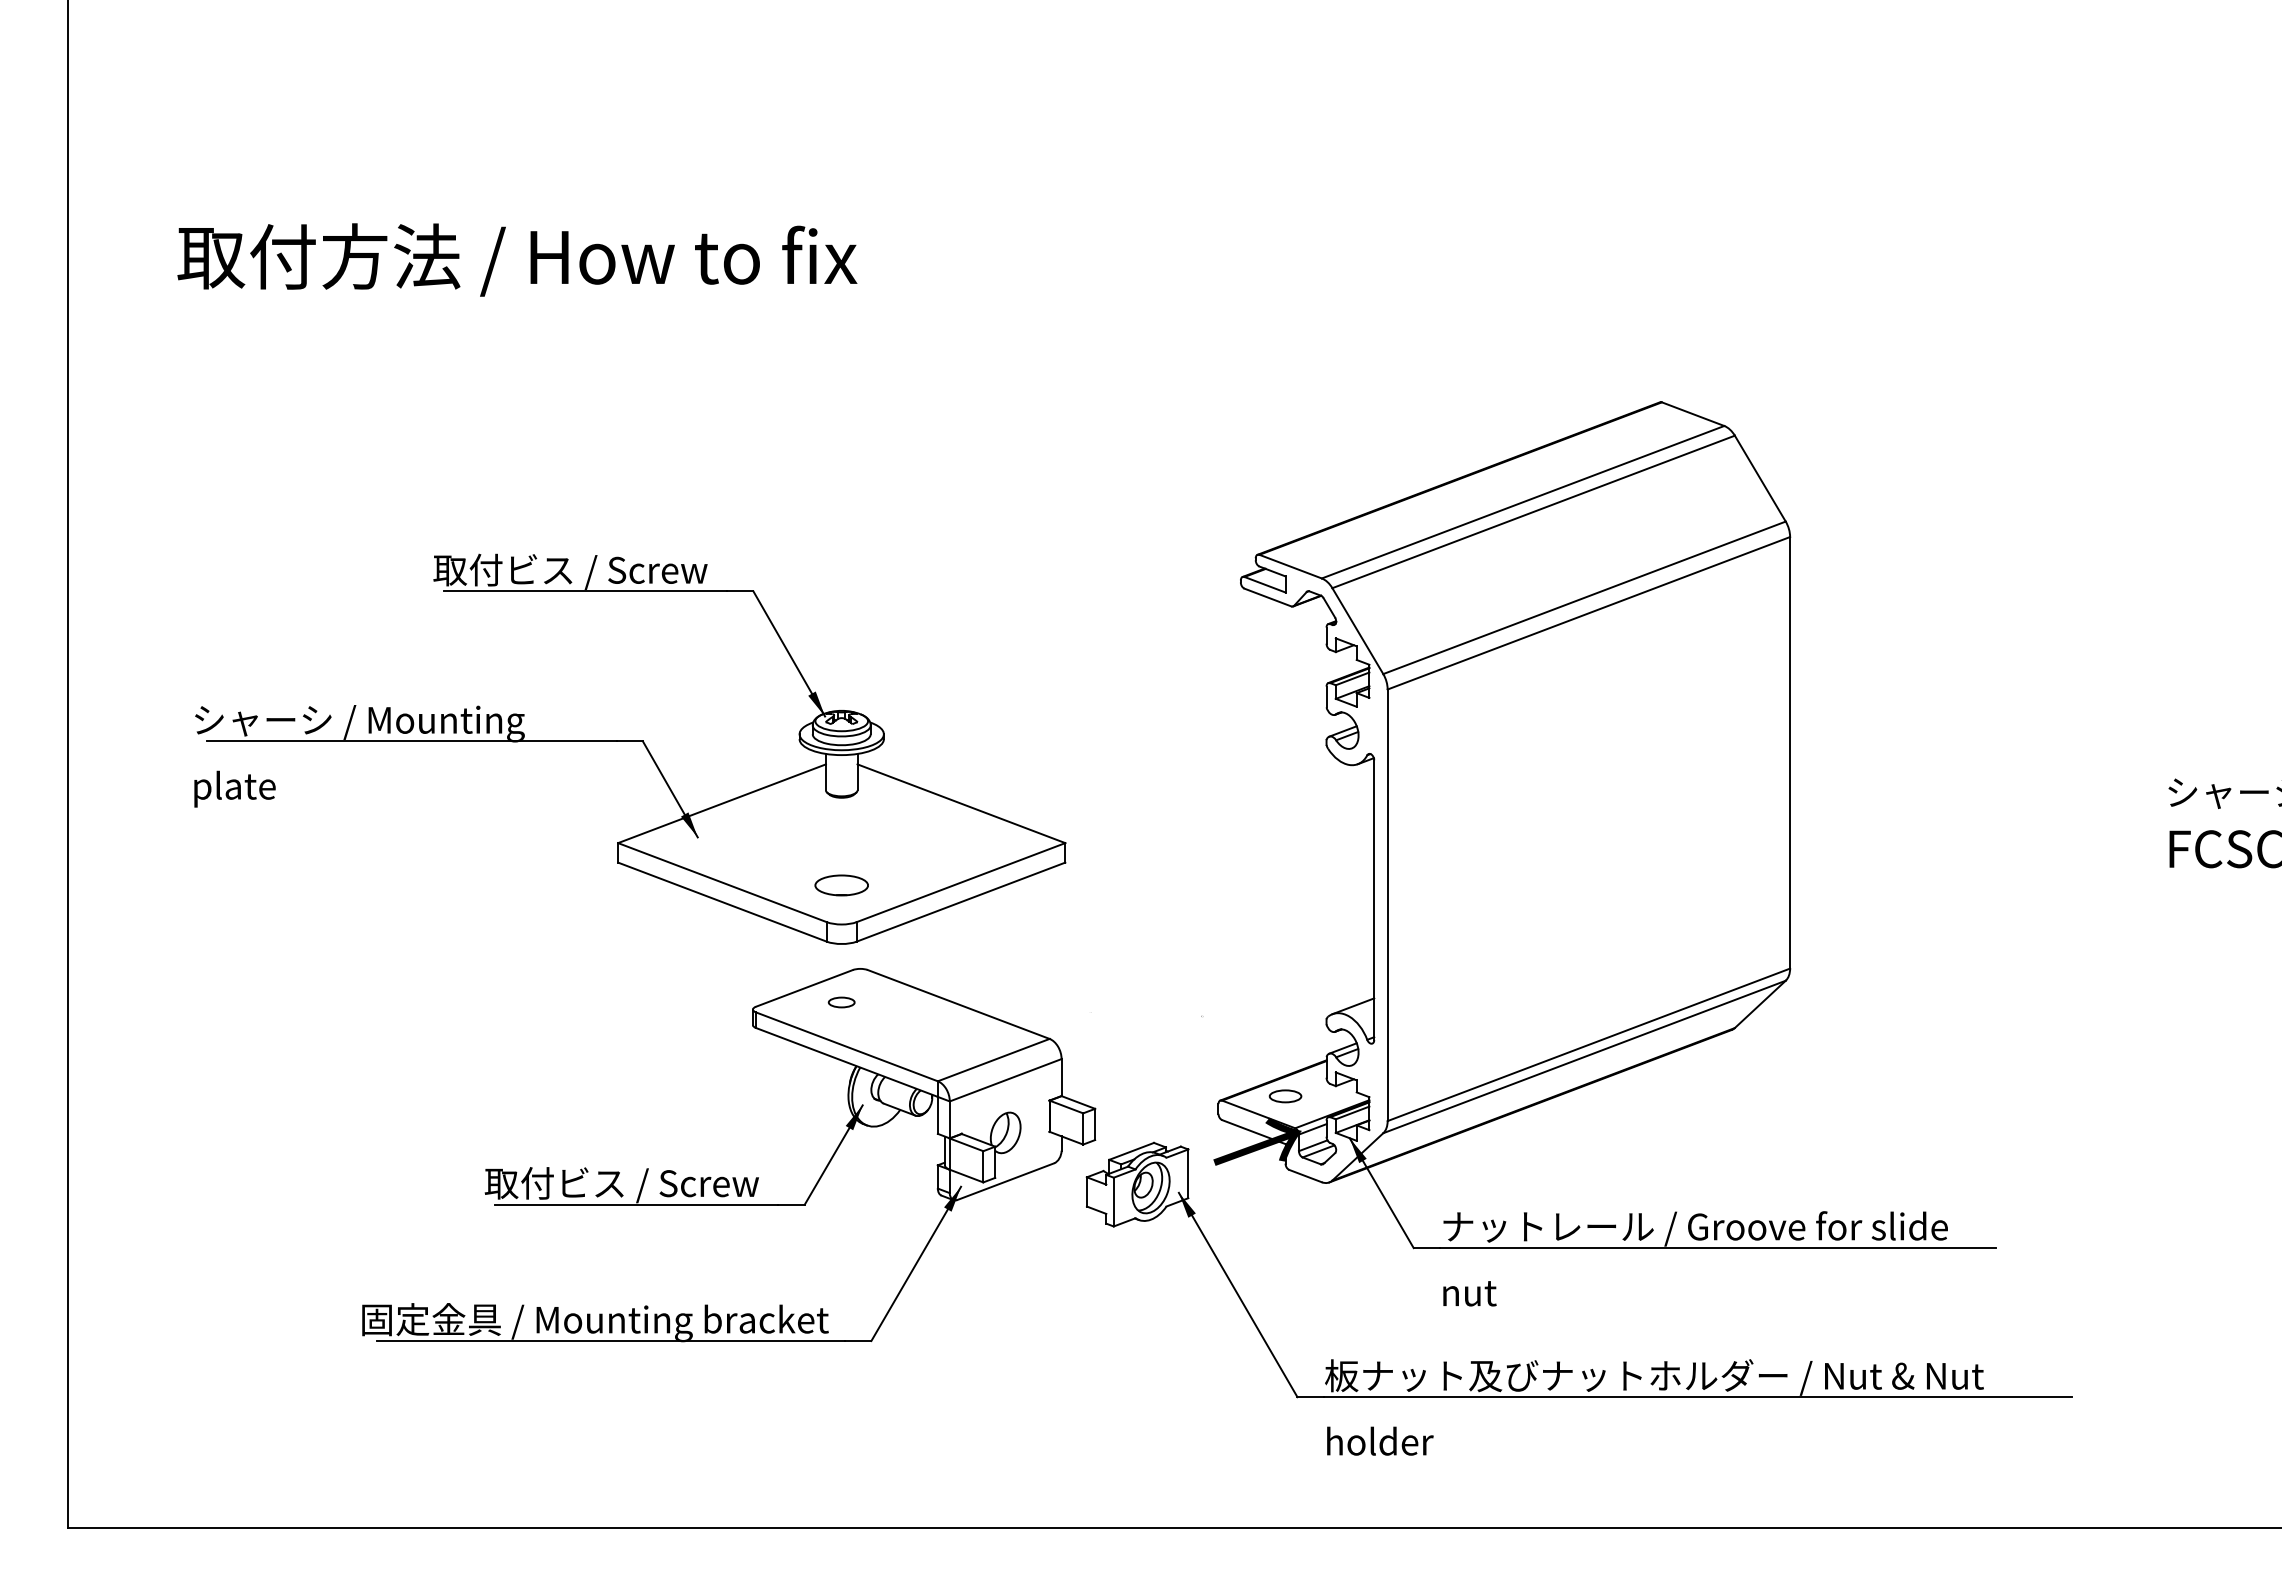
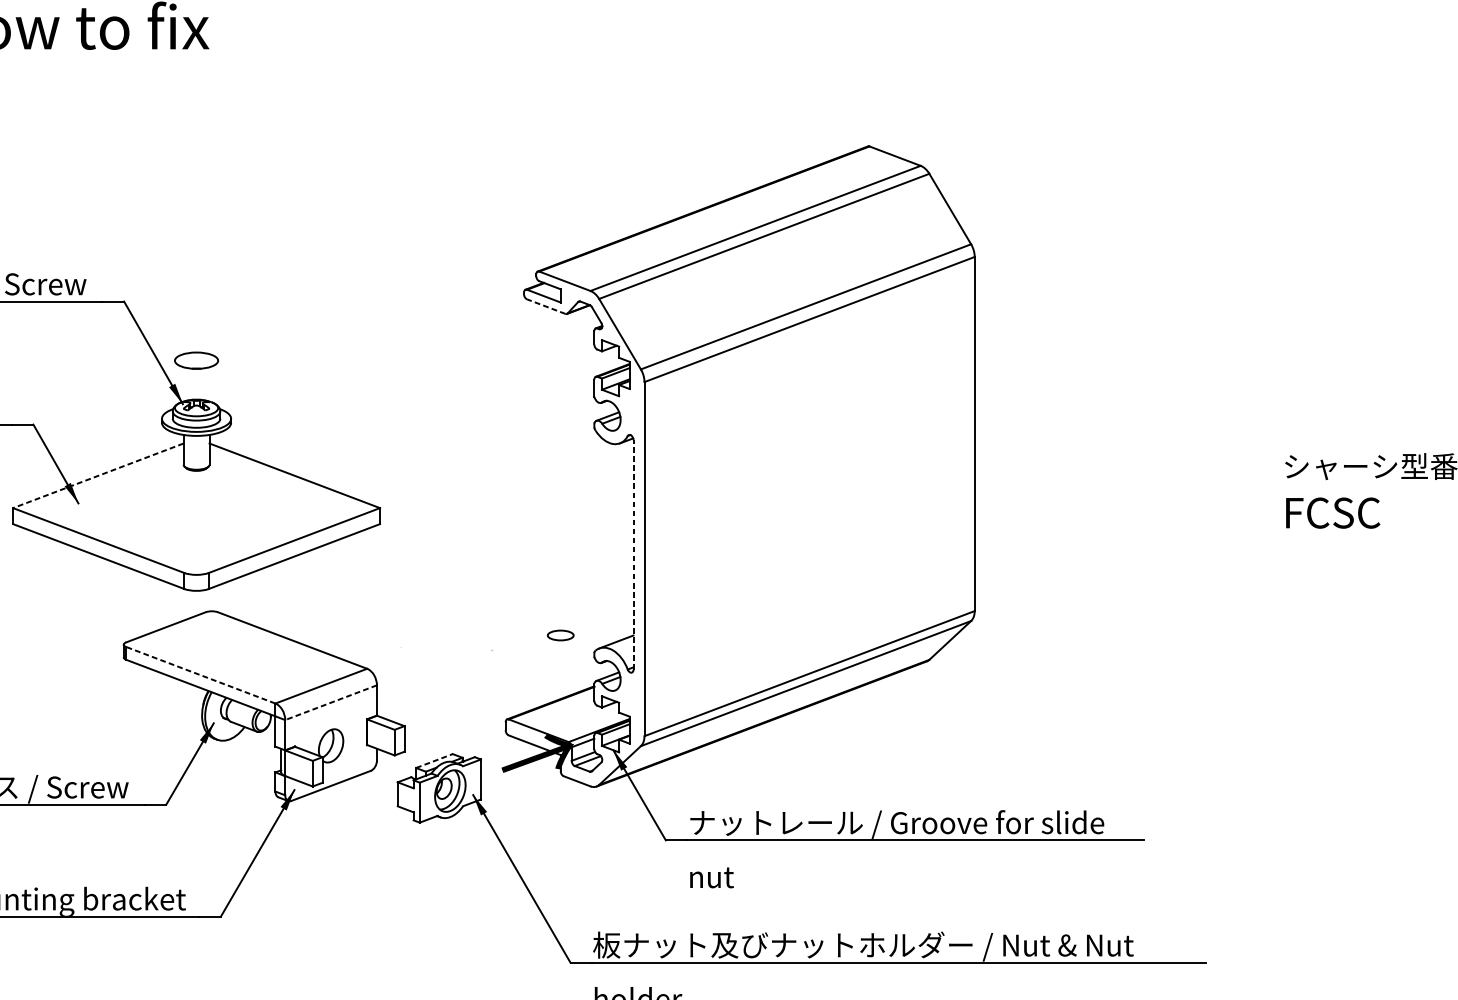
line: (1267, 597) -> (545, 306), solid -> dashed
line: (721, 803) -> (97, 475), solid -> dashed
part: (841, 885) -> (196, 360), moved
line: (1374, 900) -> (633, 555), solid -> dashed
part: (841, 1002) -> (196, 638), removed
line: (846, 1046) -> (200, 674), solid -> dashed
line: (1005, 1080) -> (330, 702), solid -> dashed
part: (1285, 1096) -> (560, 635), moved
line: (1131, 1151) -> (434, 761), solid -> dashed

